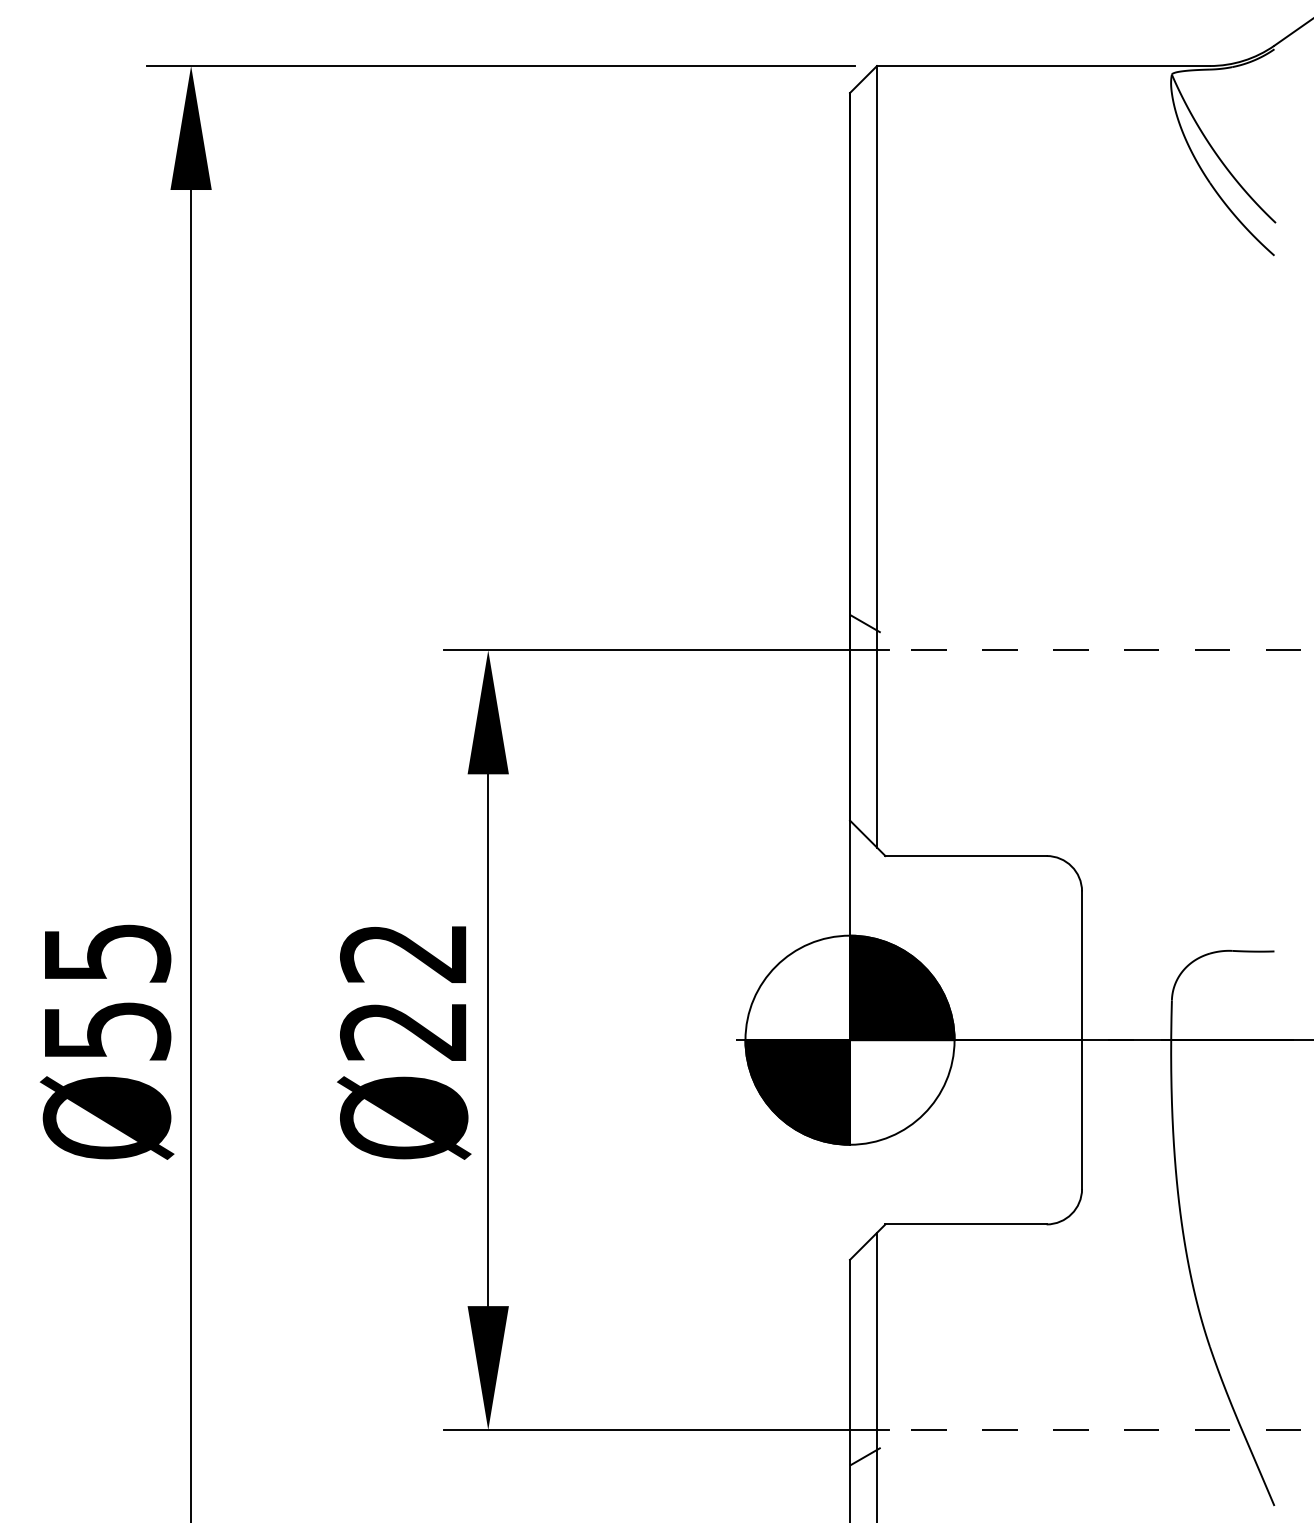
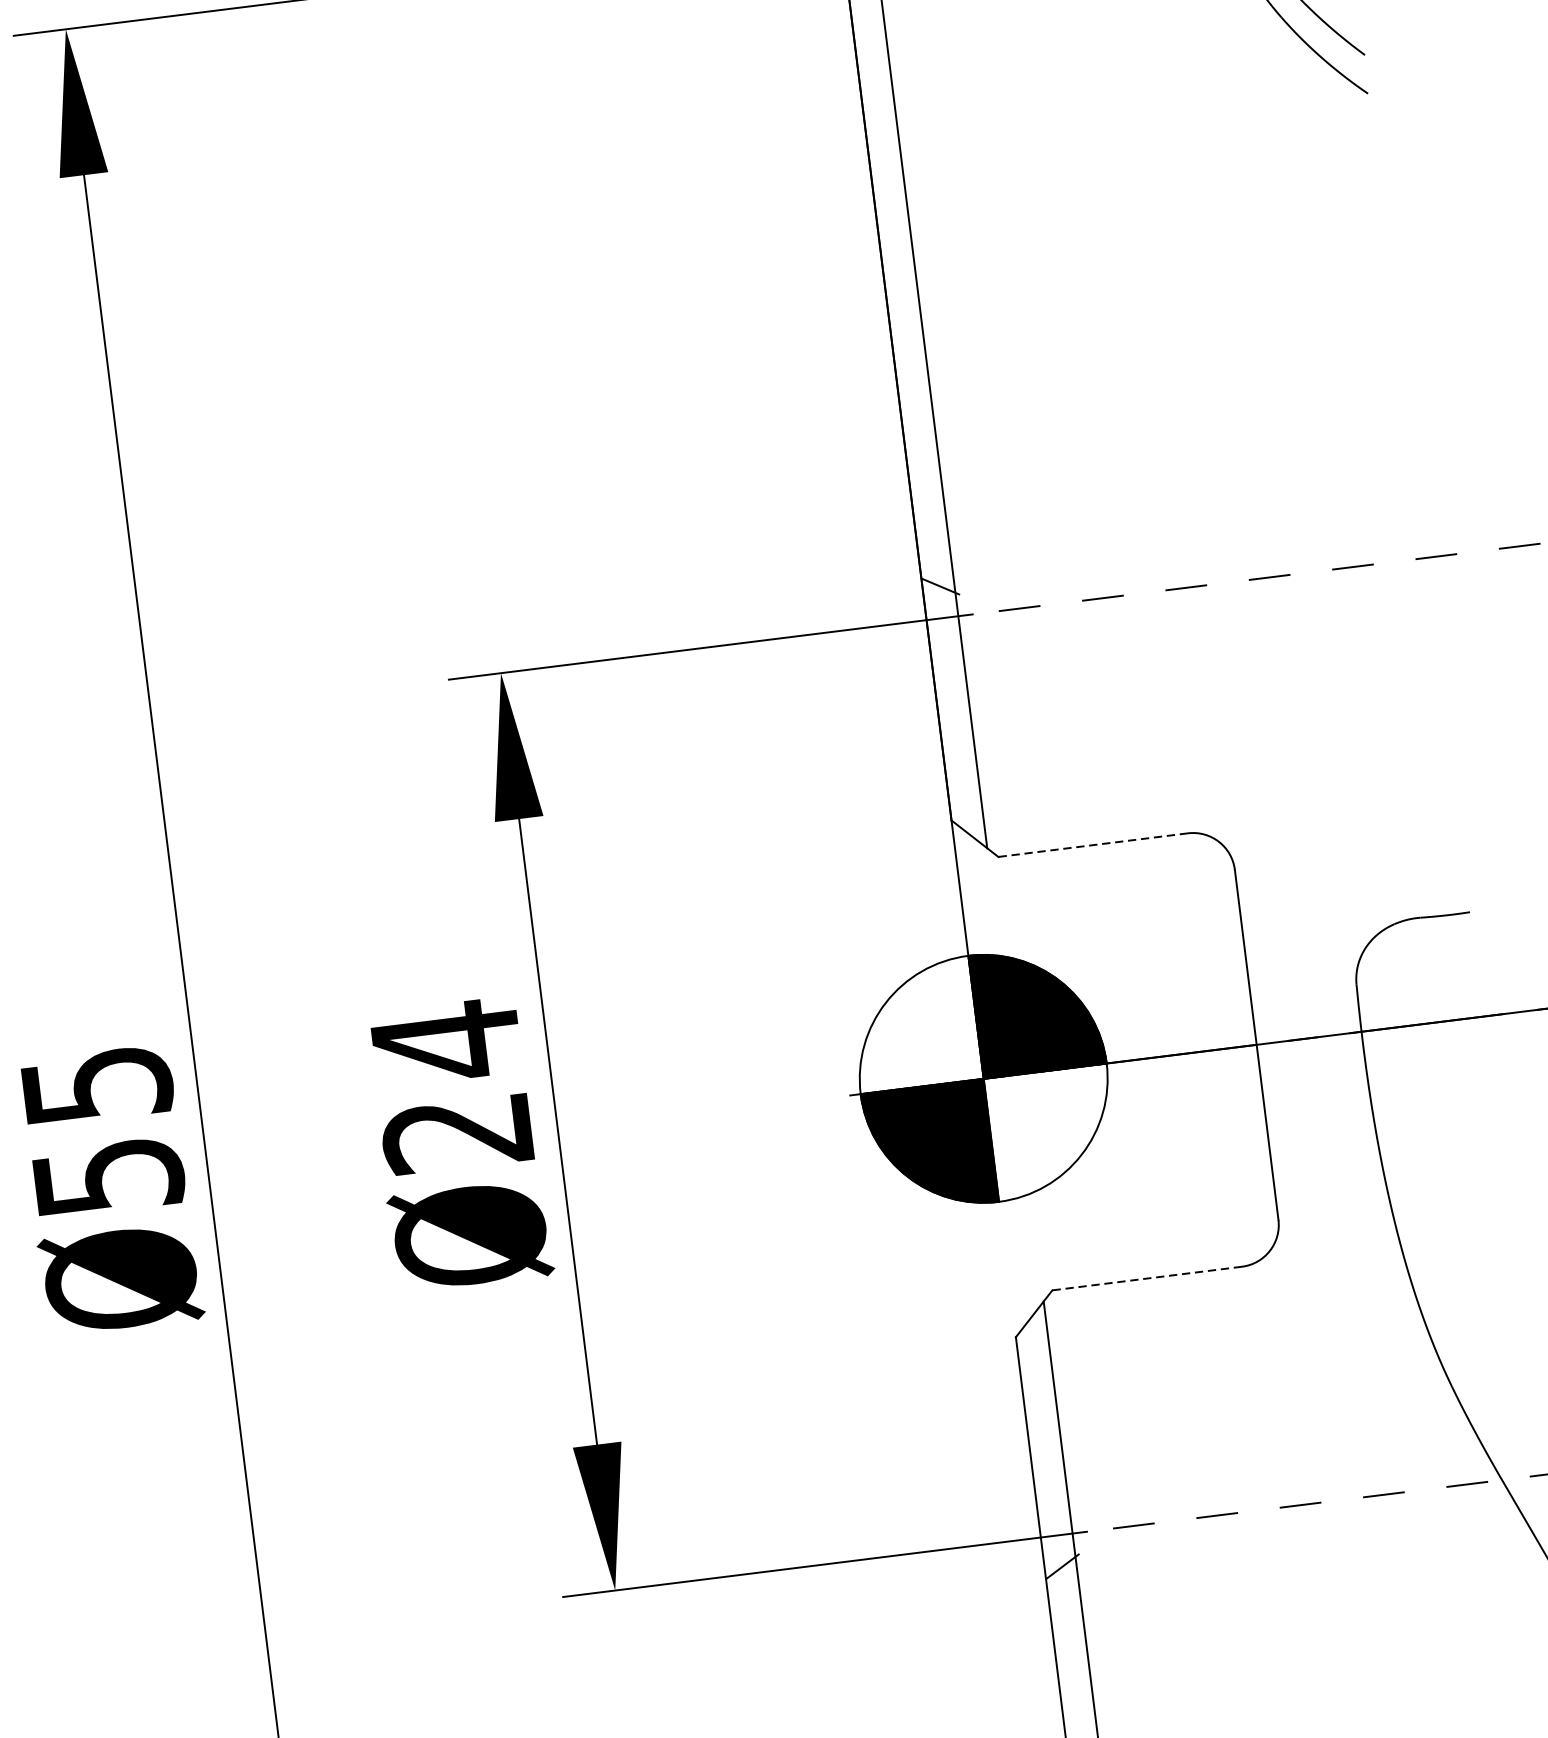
line: (966, 856) -> (1093, 845), solid -> dashed
text: (403, 953) -> (445, 1042), Ø22 -> Ø24
line: (966, 1224) -> (1147, 1278), solid -> dashed

